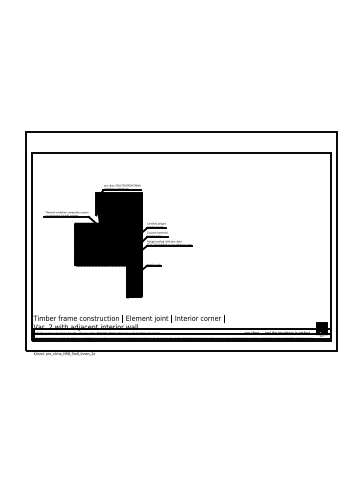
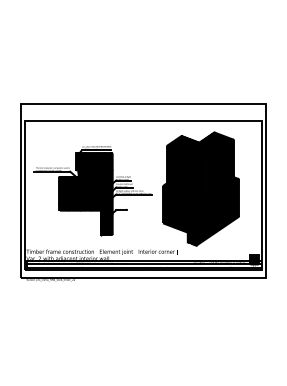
part: (254, 238) -> (201, 188), added

